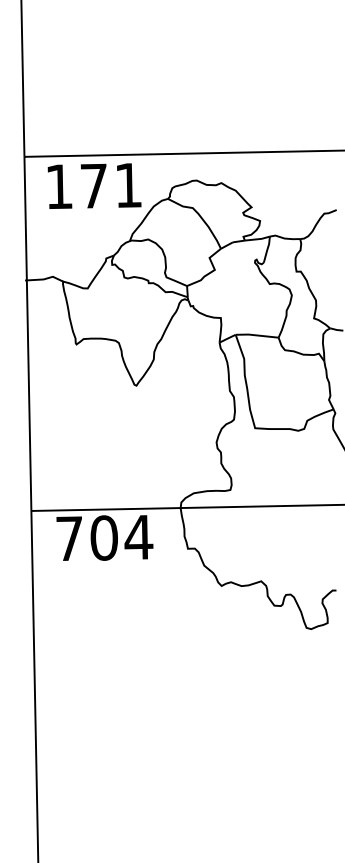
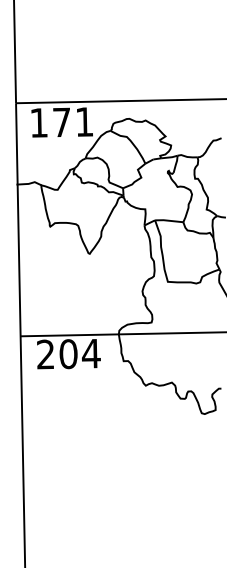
text: (69, 538) -> (45, 354), 704 -> 204

